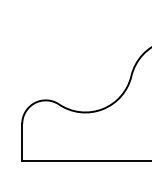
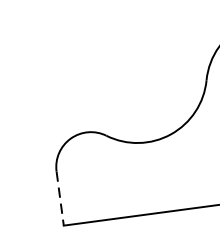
line: (22, 142) -> (60, 198), solid -> dashed

